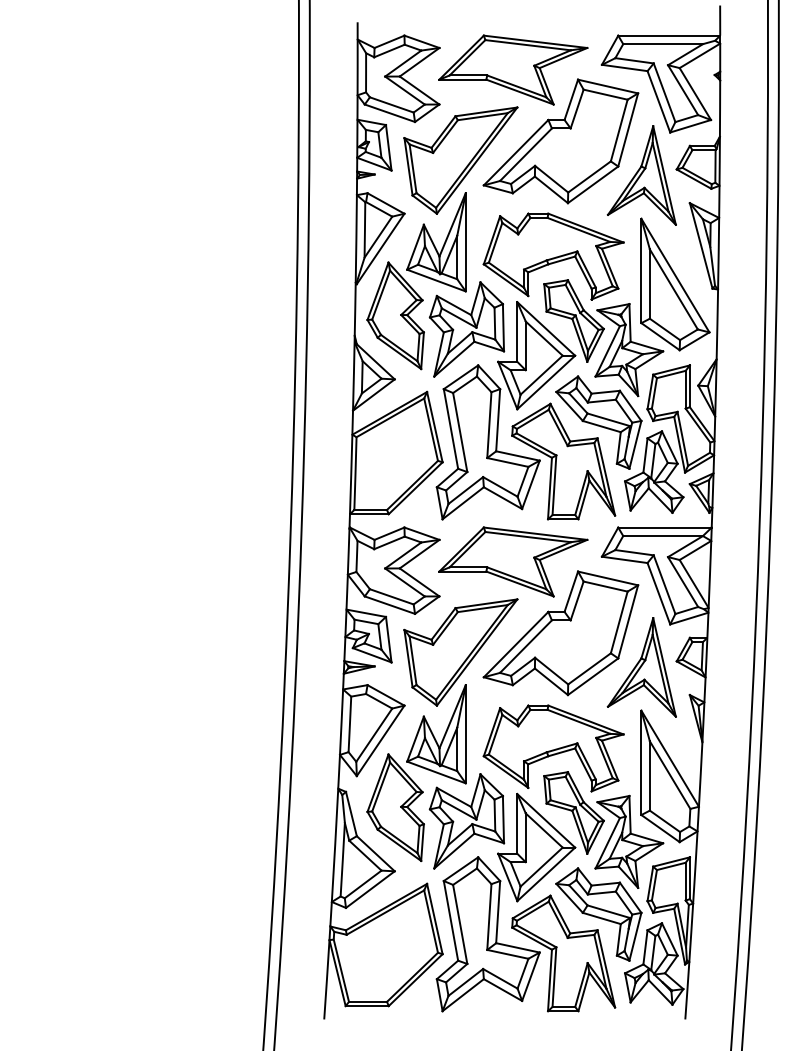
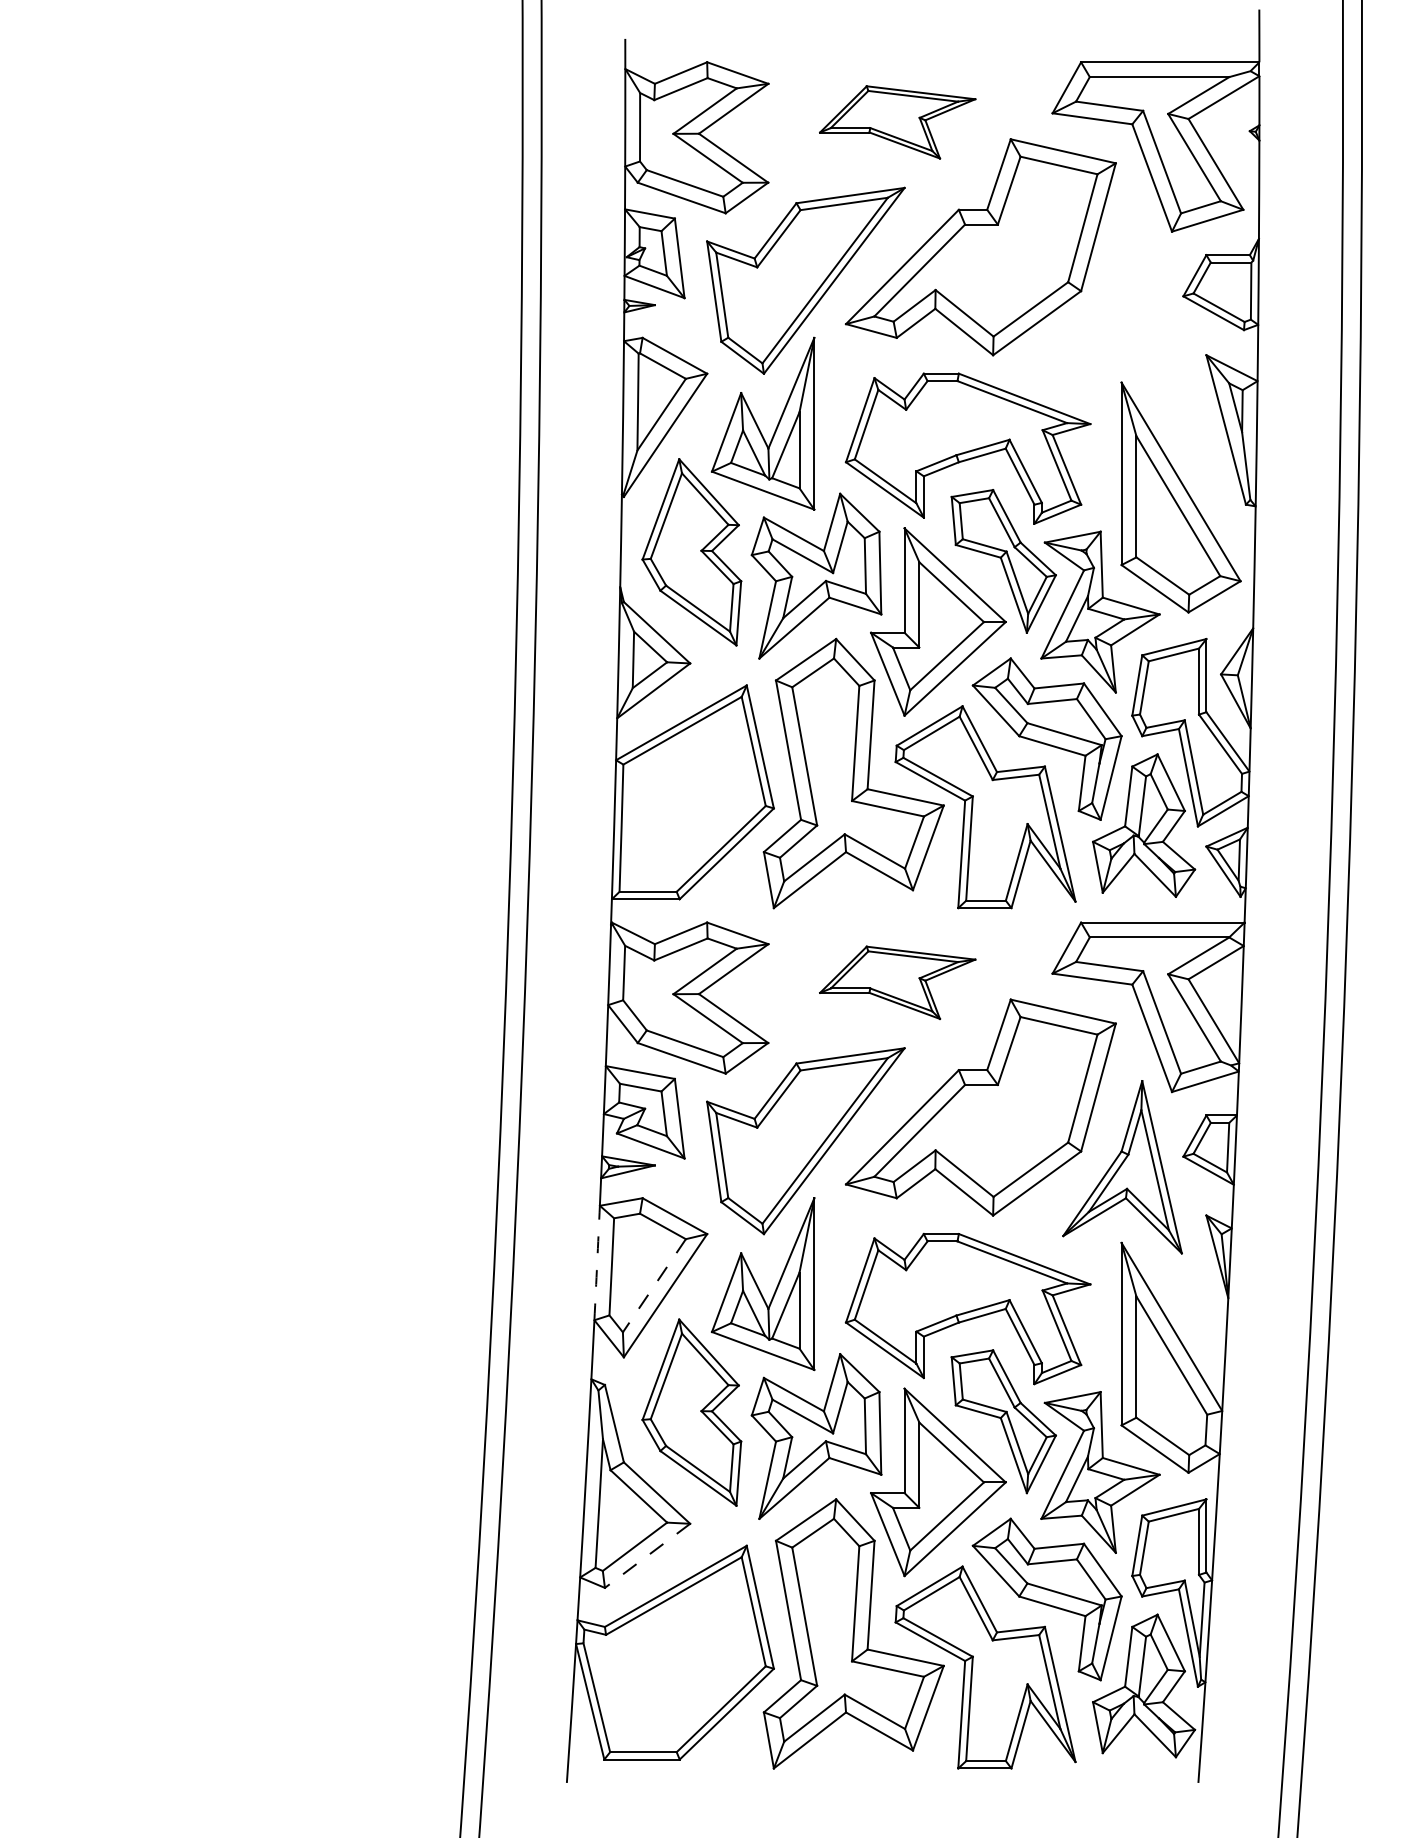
part: (513, 69) -> (897, 121), size x0.6
part: (641, 175) -> (1121, 306), removed
part: (513, 561) -> (897, 981), size x0.6
arc: (341, 722) -> (597, 1263), solid -> dashed
line: (374, 735) -> (654, 1286), solid -> dashed
line: (369, 889) -> (646, 1555), solid -> dashed

